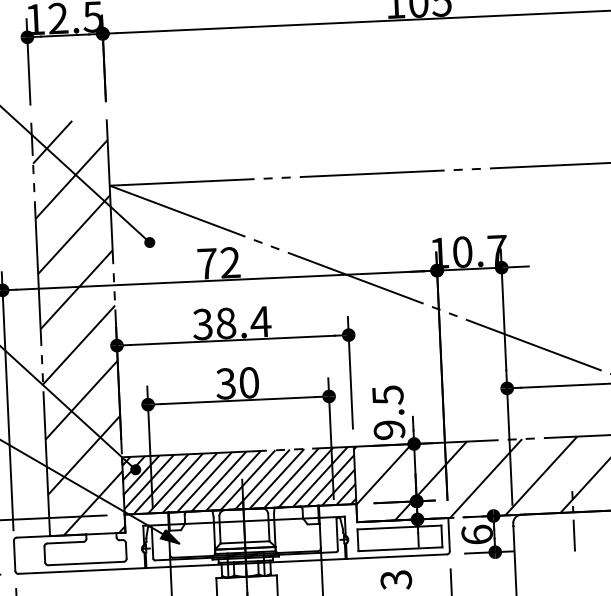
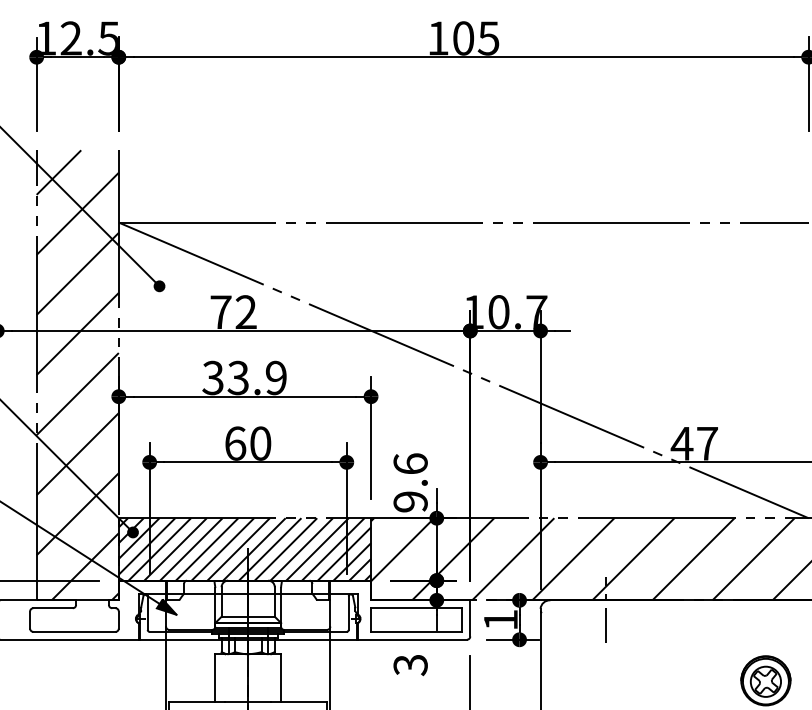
text: (243, 322) -> (257, 377), 38.4 -> 33.9
text: (226, 383) -> (235, 443), 30 -> 60
text: (387, 395) -> (410, 464), 9.5 -> 9.6
text: (476, 534) -> (500, 619), 6 -> 1

